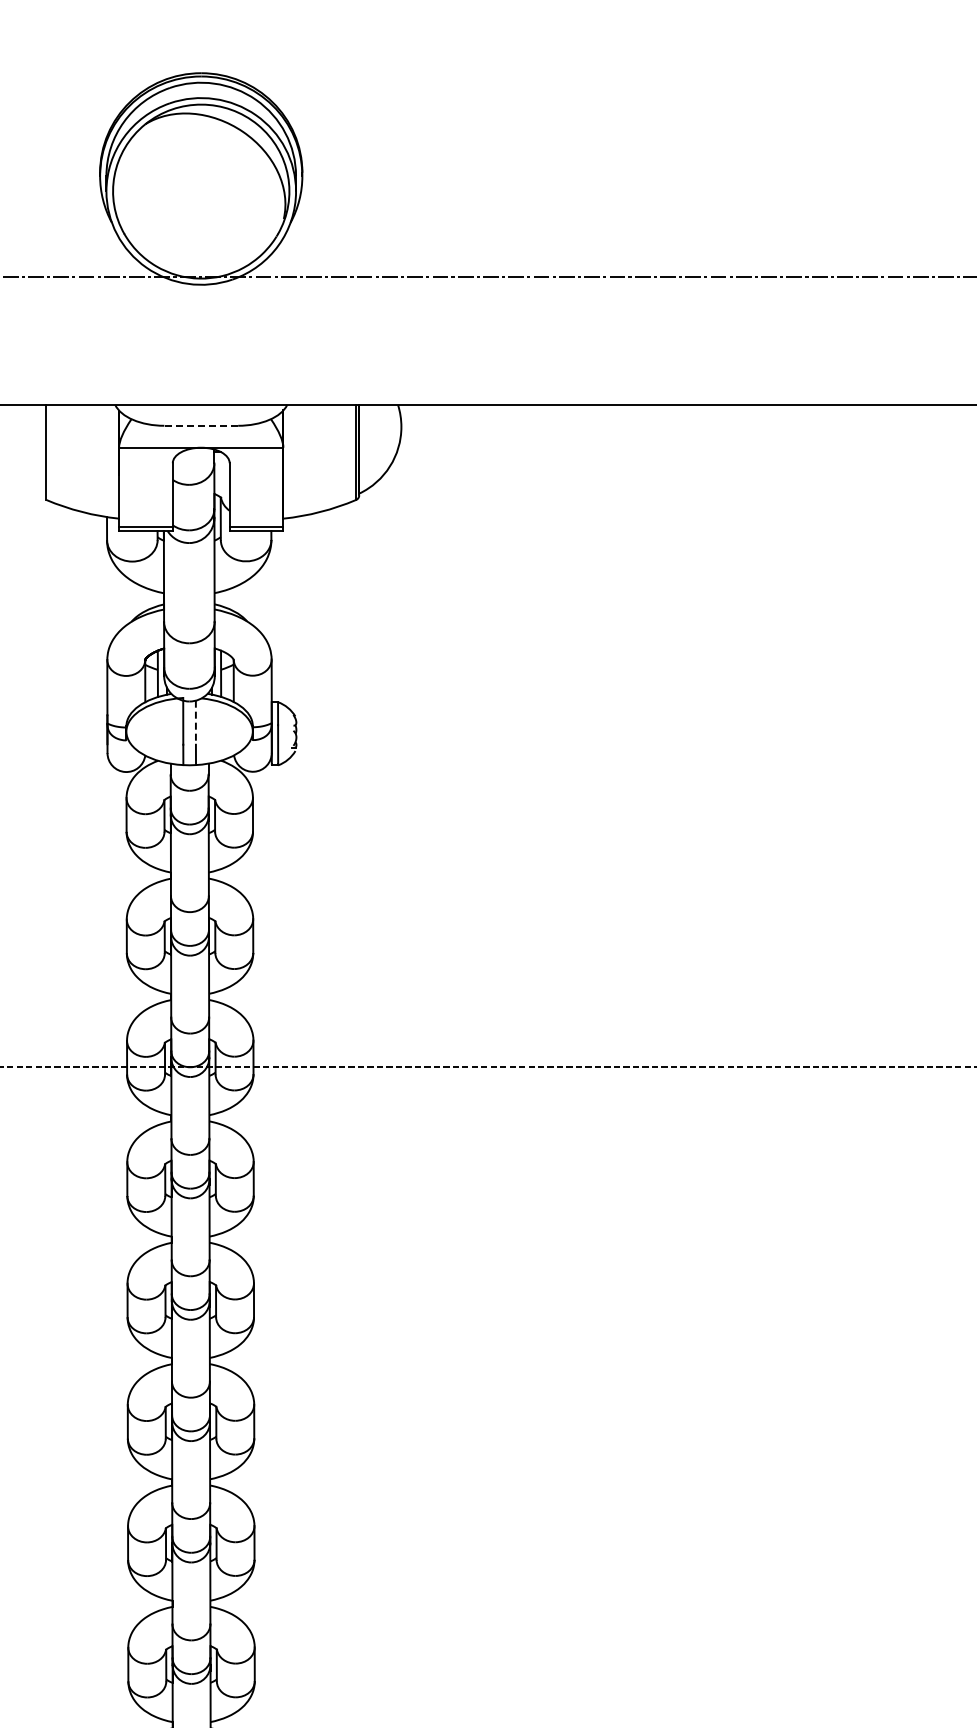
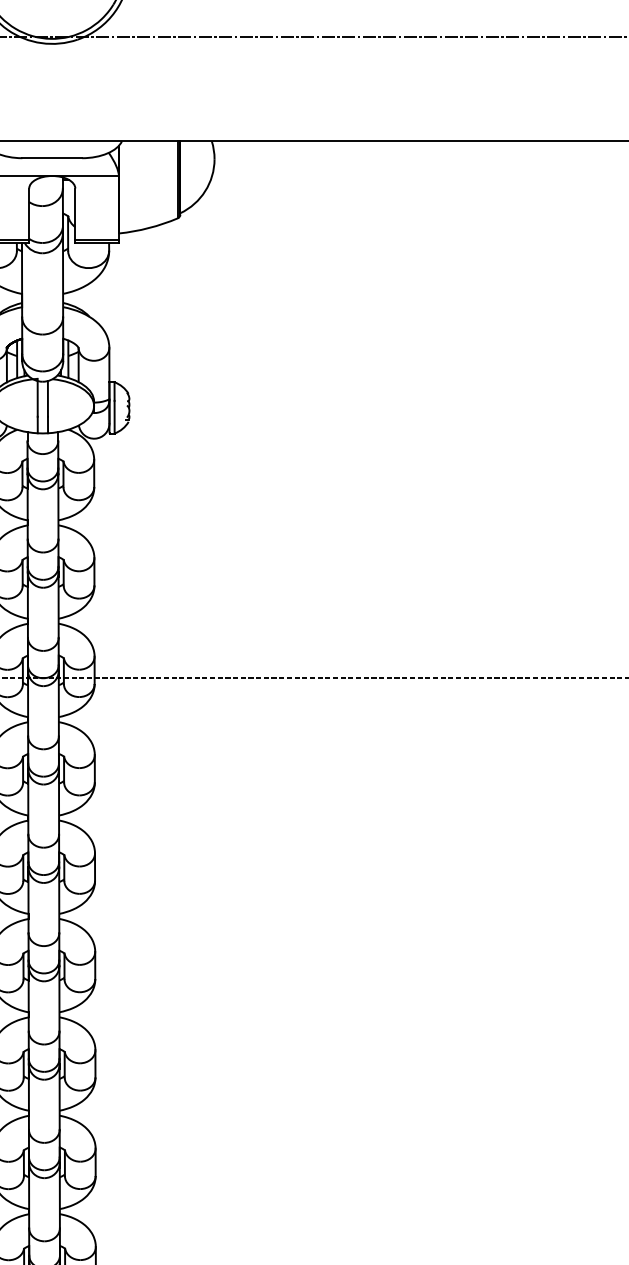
line: (201, 425) -> (52, 157), dashed -> solid
line: (195, 723) -> (47, 399), dashed -> solid

